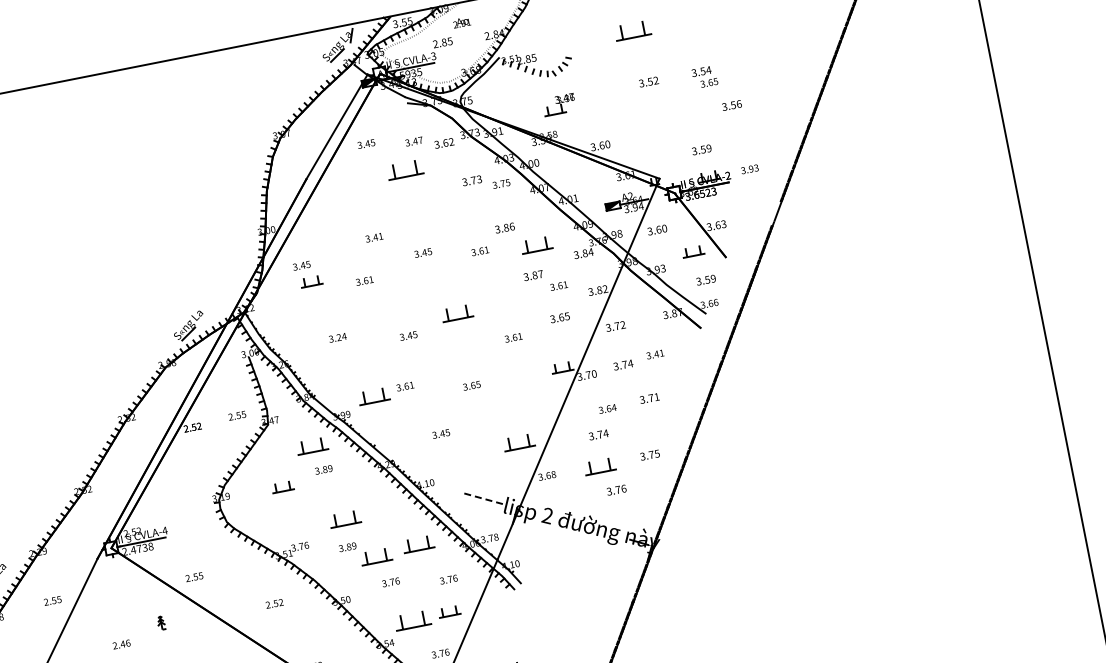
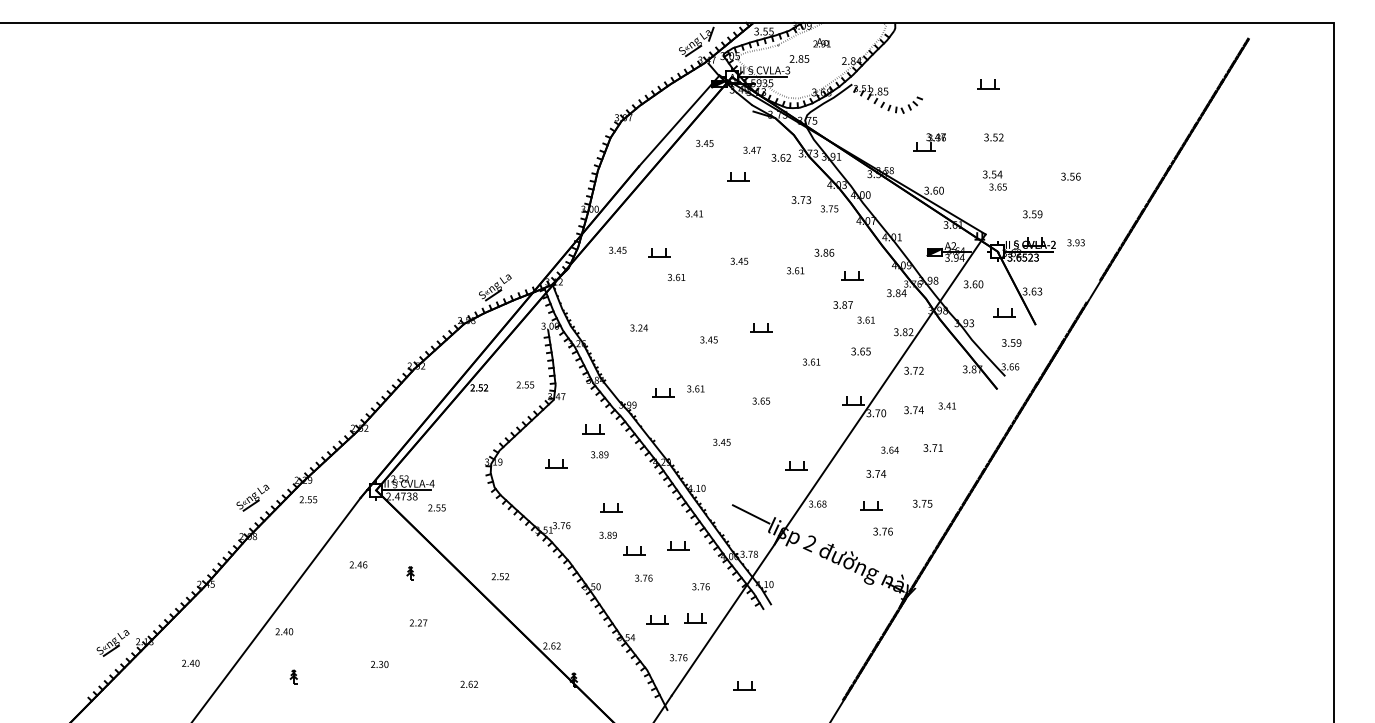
part: (633, 31) -> (988, 84), size x0.62
text: (704, 77) -> (994, 180), moved
part: (559, 104) -> (929, 142), moved
part: (405, 169) -> (738, 176), size x0.62
text: (373, 237) -> (693, 213), moved
part: (536, 244) -> (852, 275), size x0.71
part: (311, 281) -> (659, 252), moved
part: (457, 313) -> (761, 327), size x0.71
part: (374, 396) -> (663, 392), size x0.71
part: (518, 442) -> (796, 465), size x0.71
part: (312, 446) -> (593, 429), size x0.71
part: (600, 466) -> (871, 505), size x0.71
line: (484, 498) -> (751, 514), dashed -> solid
part: (345, 519) -> (611, 507), size x0.71
part: (418, 543) -> (678, 545), size x0.71
part: (376, 556) -> (634, 550), size x0.71
text: (193, 576) -> (436, 507), moved
text: (52, 600) -> (308, 499), moved
text: (274, 603) -> (500, 576), moved
part: (412, 620) -> (657, 619), size x0.62
text: (121, 644) -> (358, 564), moved

